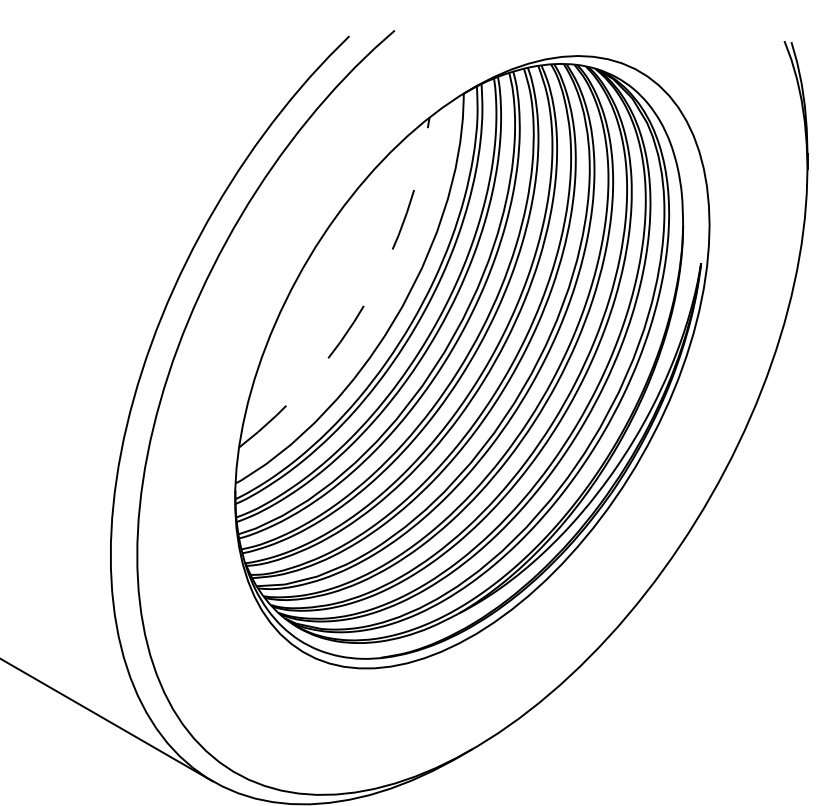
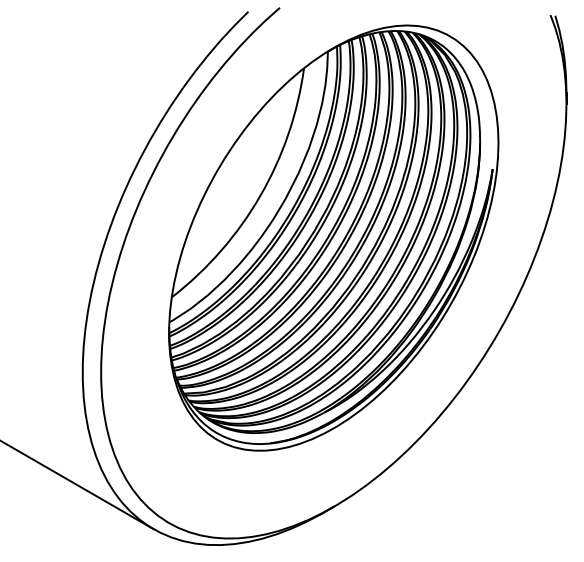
arc: (366, 300) -> (260, 195), dashed -> solid

